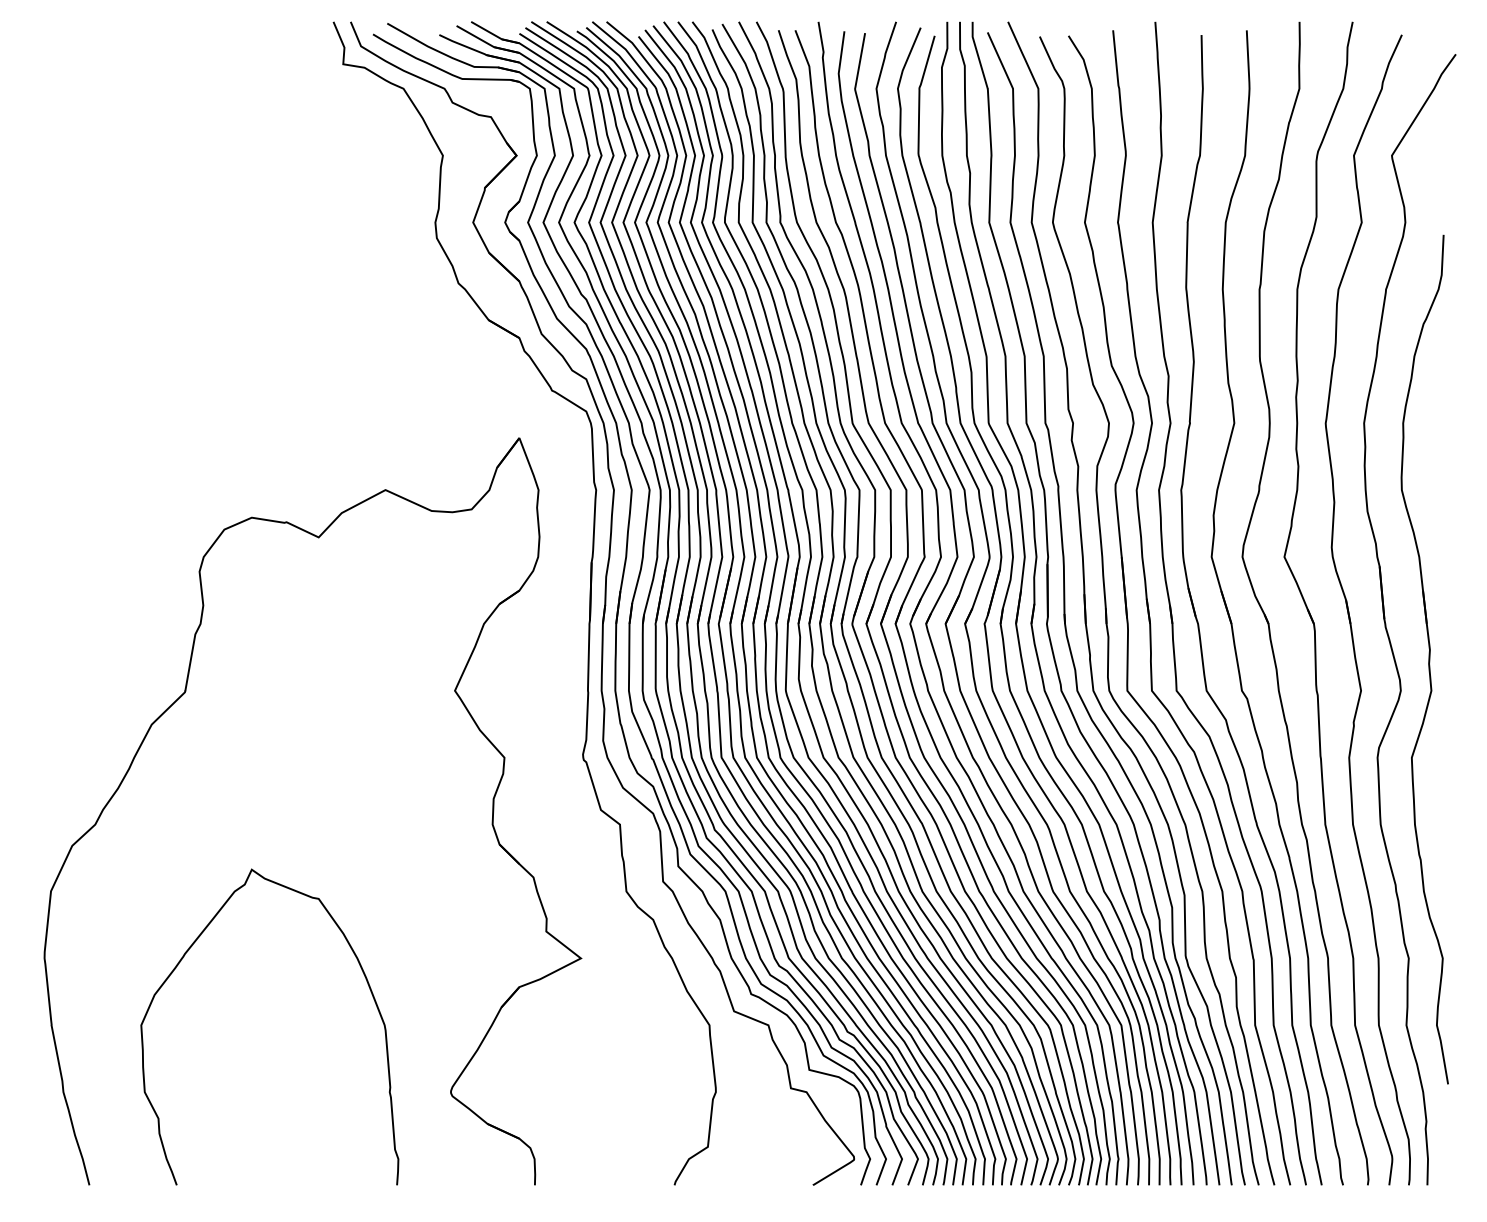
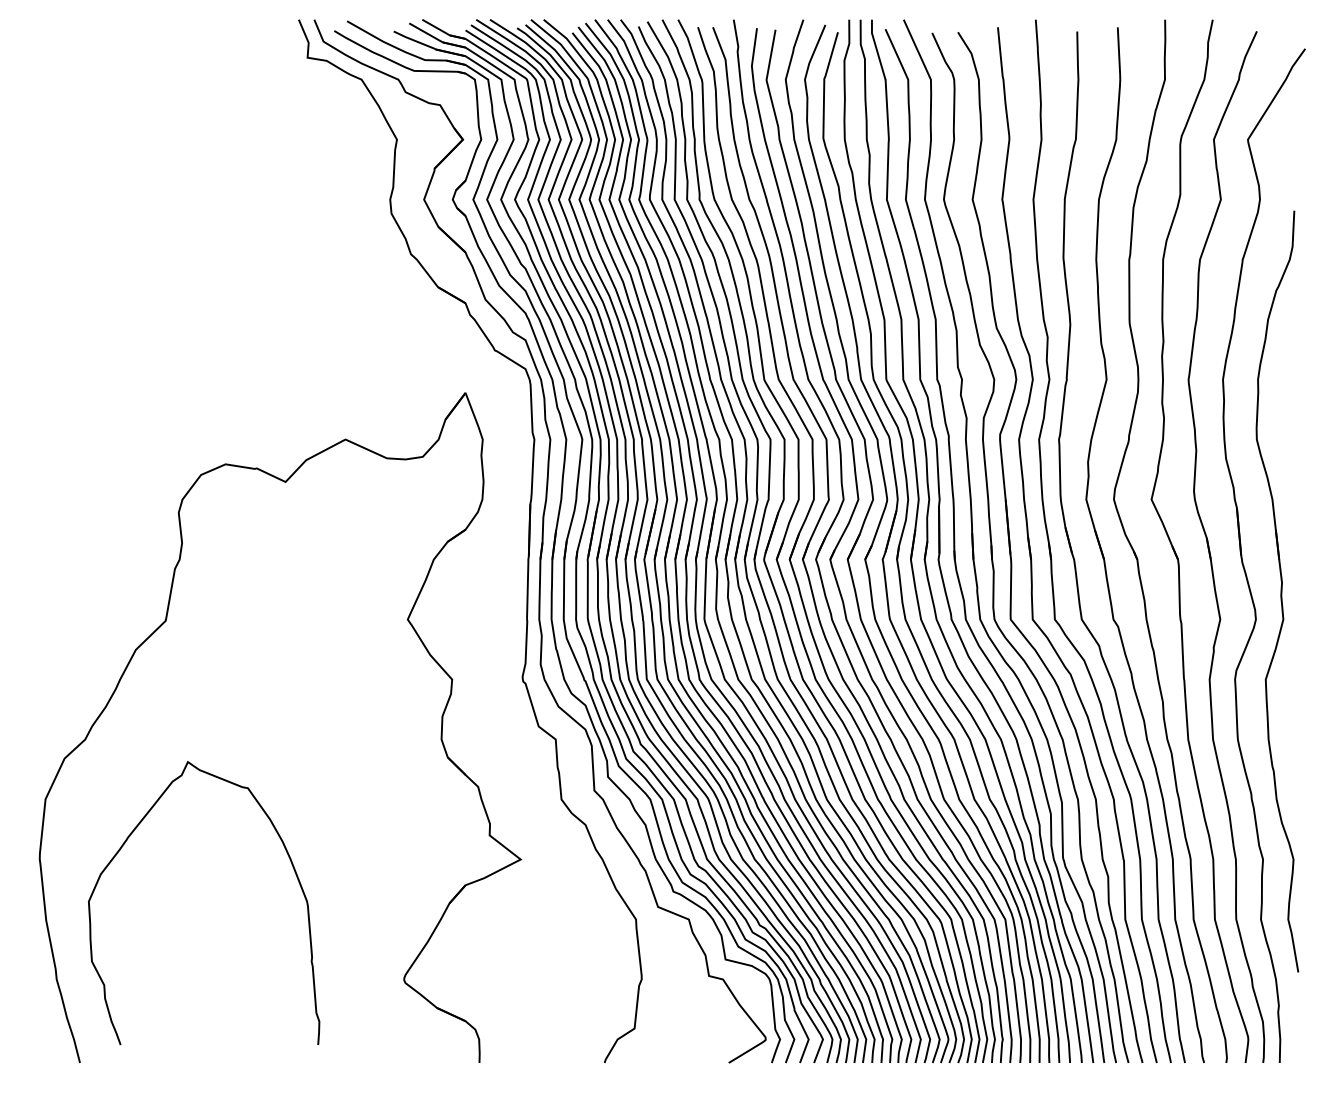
curve: (370, 992) -> (294, 872), moved

